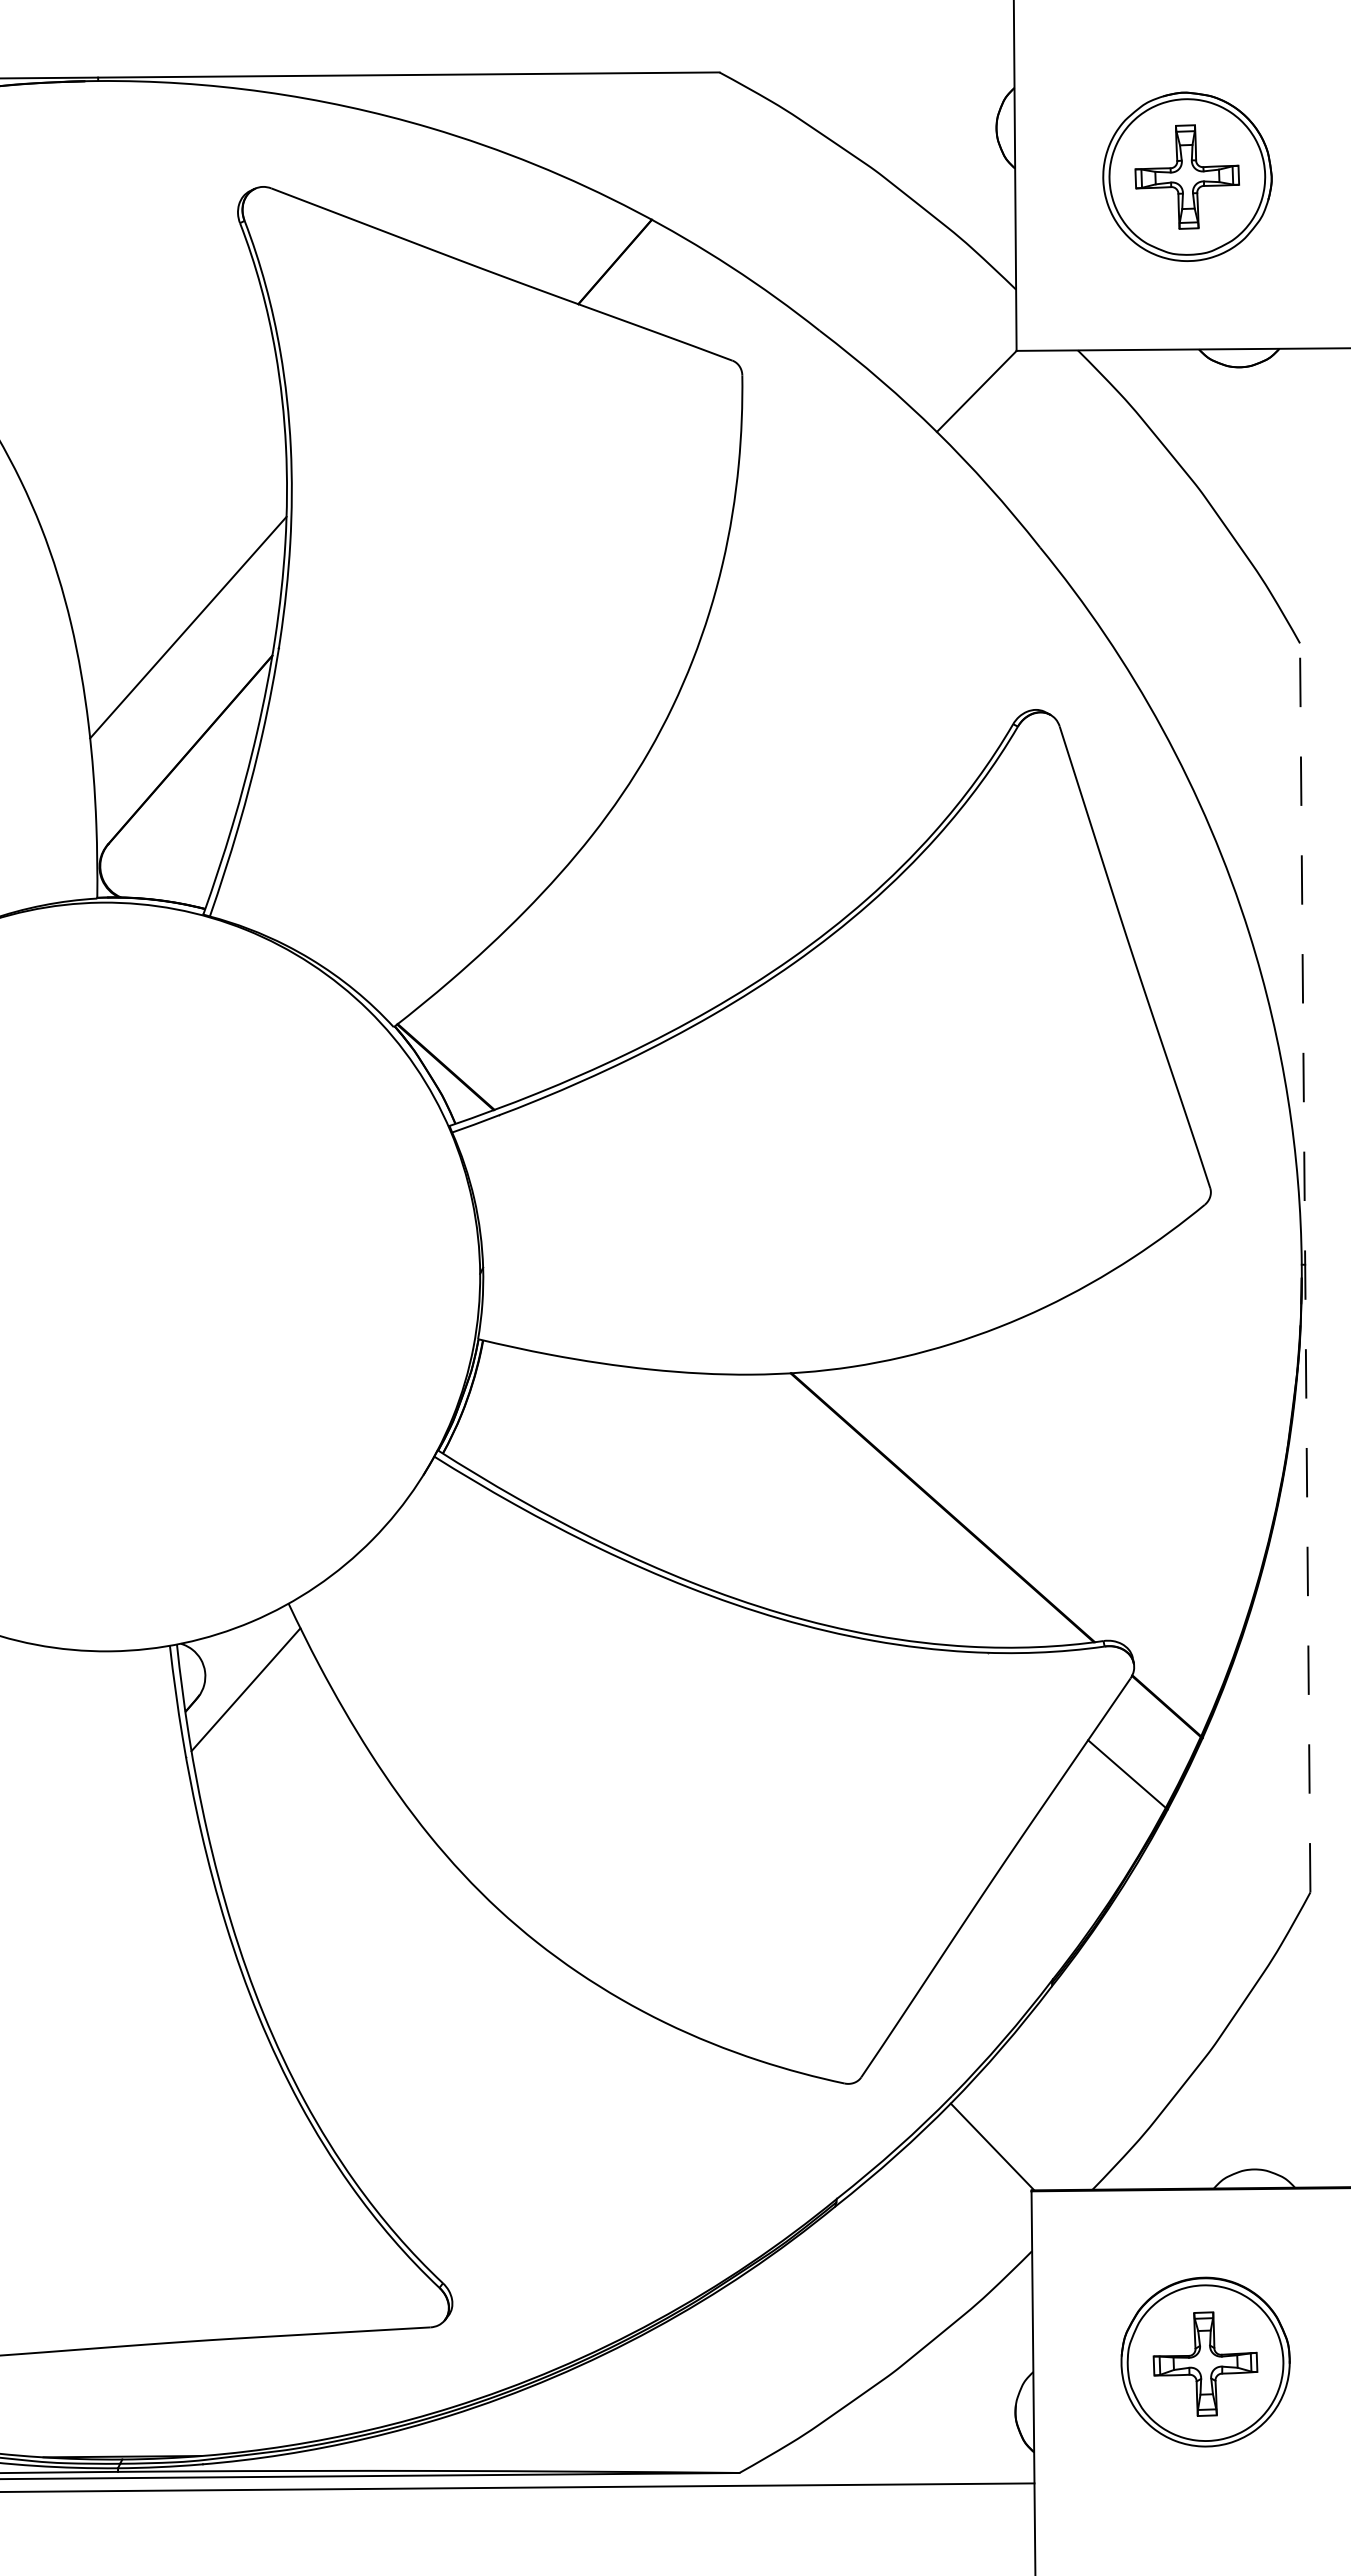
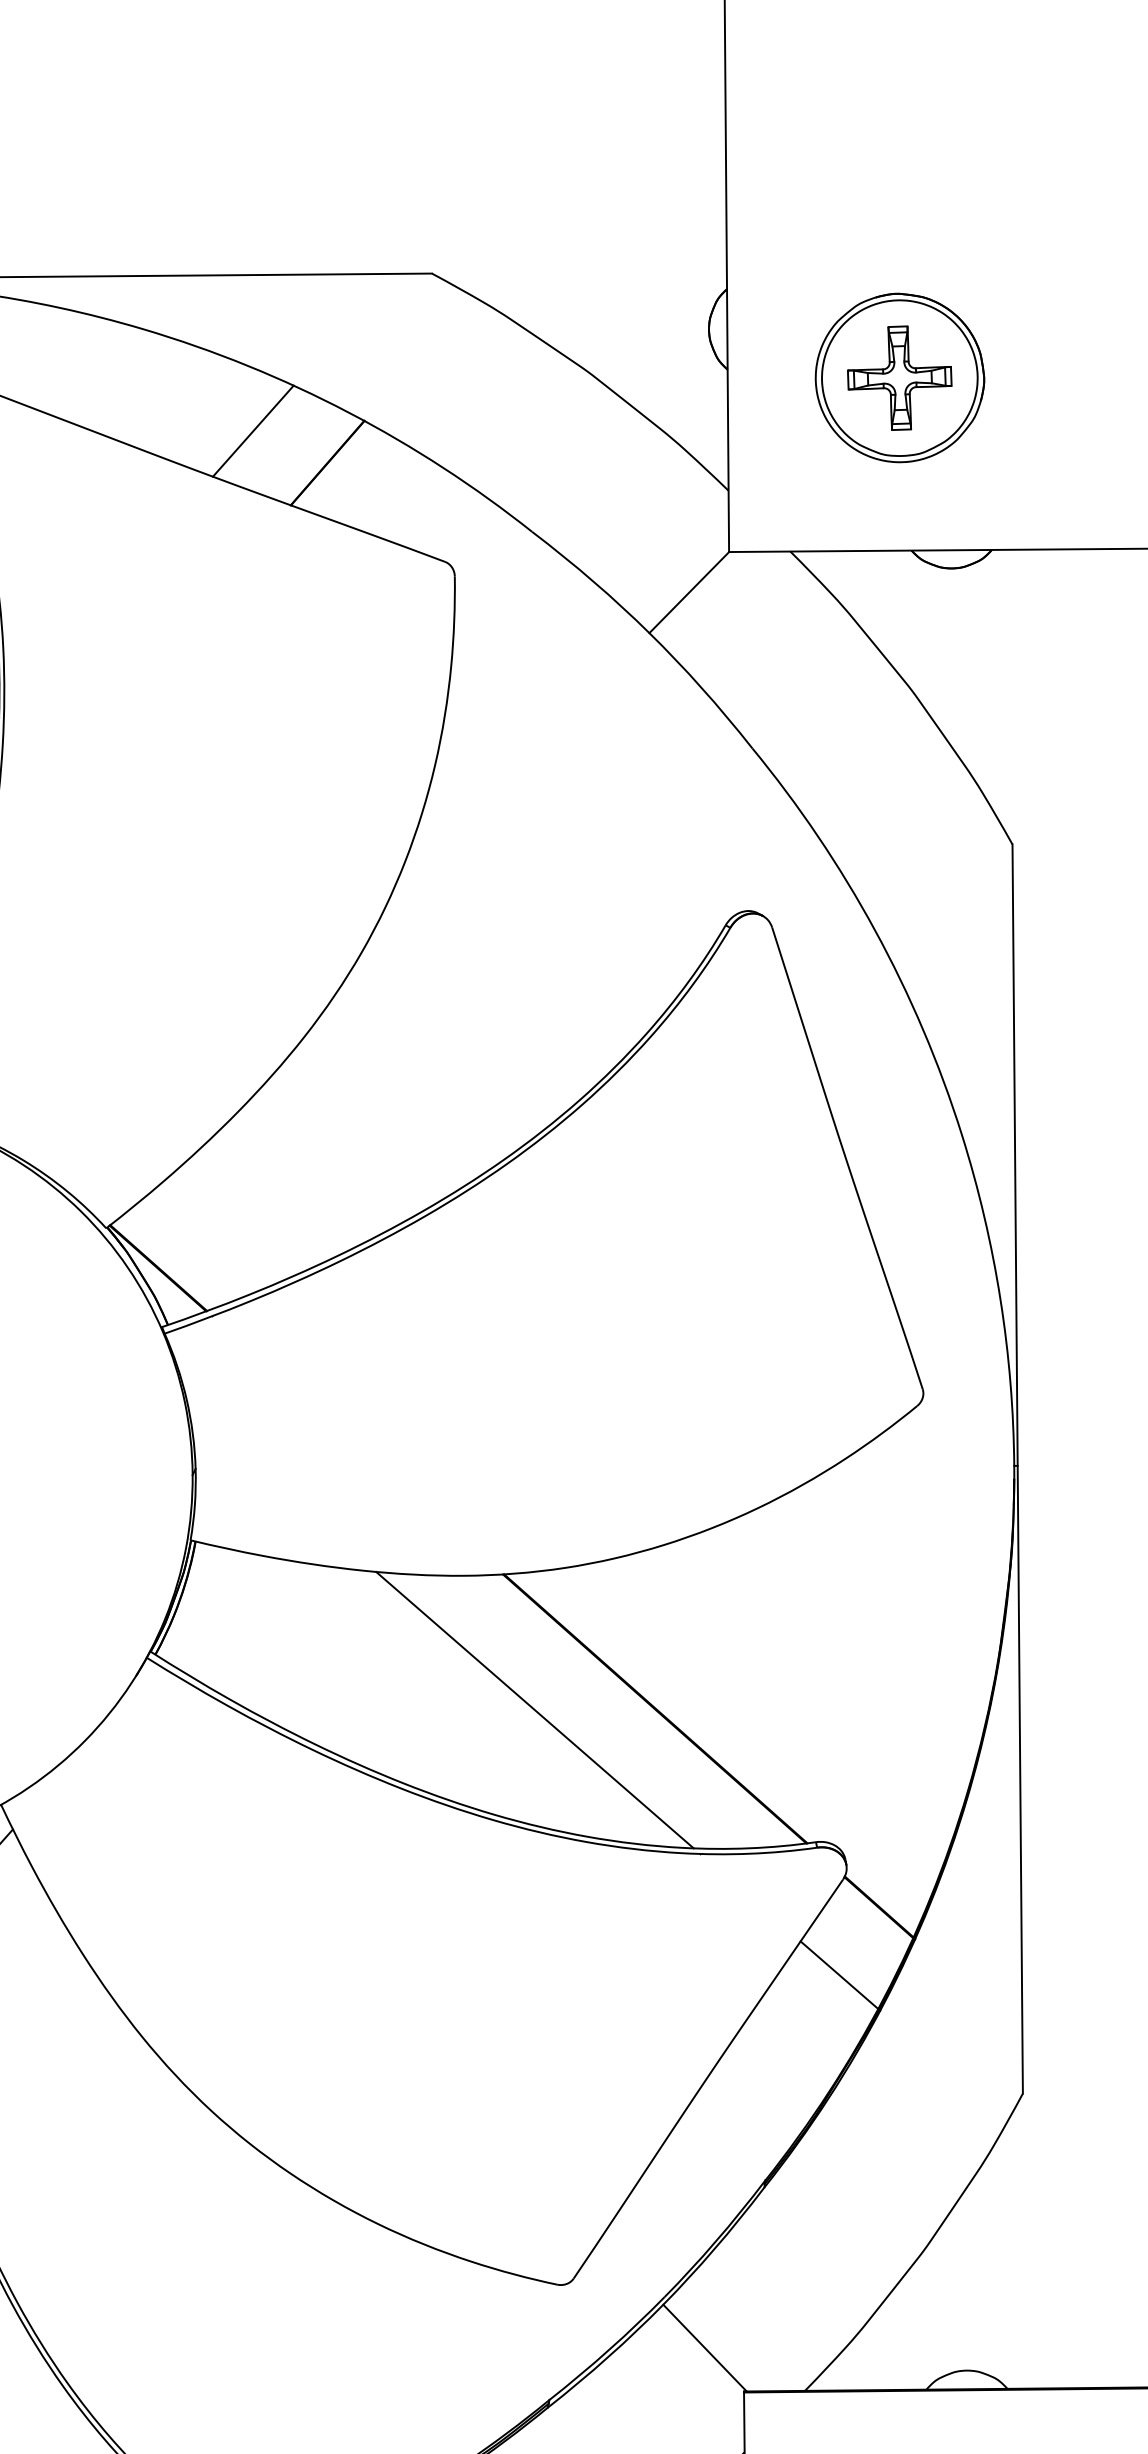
line: (540, 229) -> (252, 430), added
line: (1305, 1267) -> (1017, 1468), dashed -> solid
line: (822, 1508) -> (534, 1709), added

